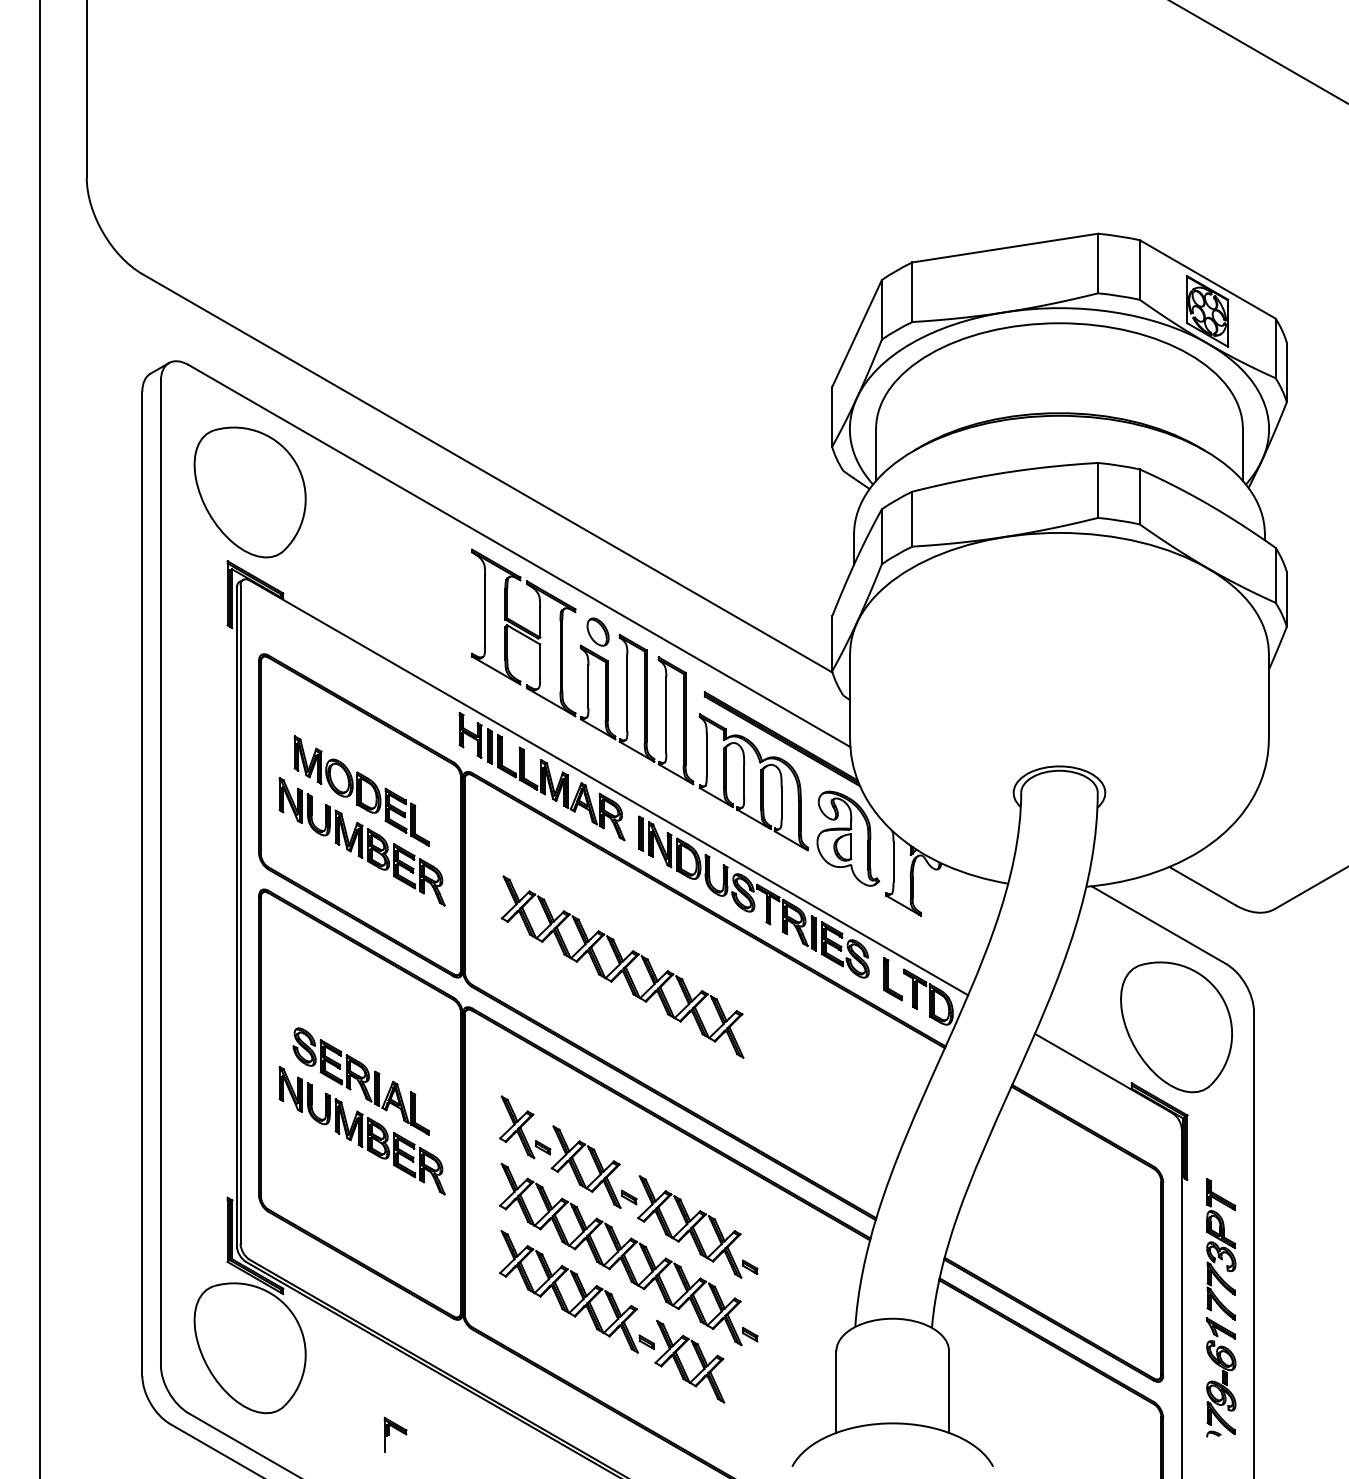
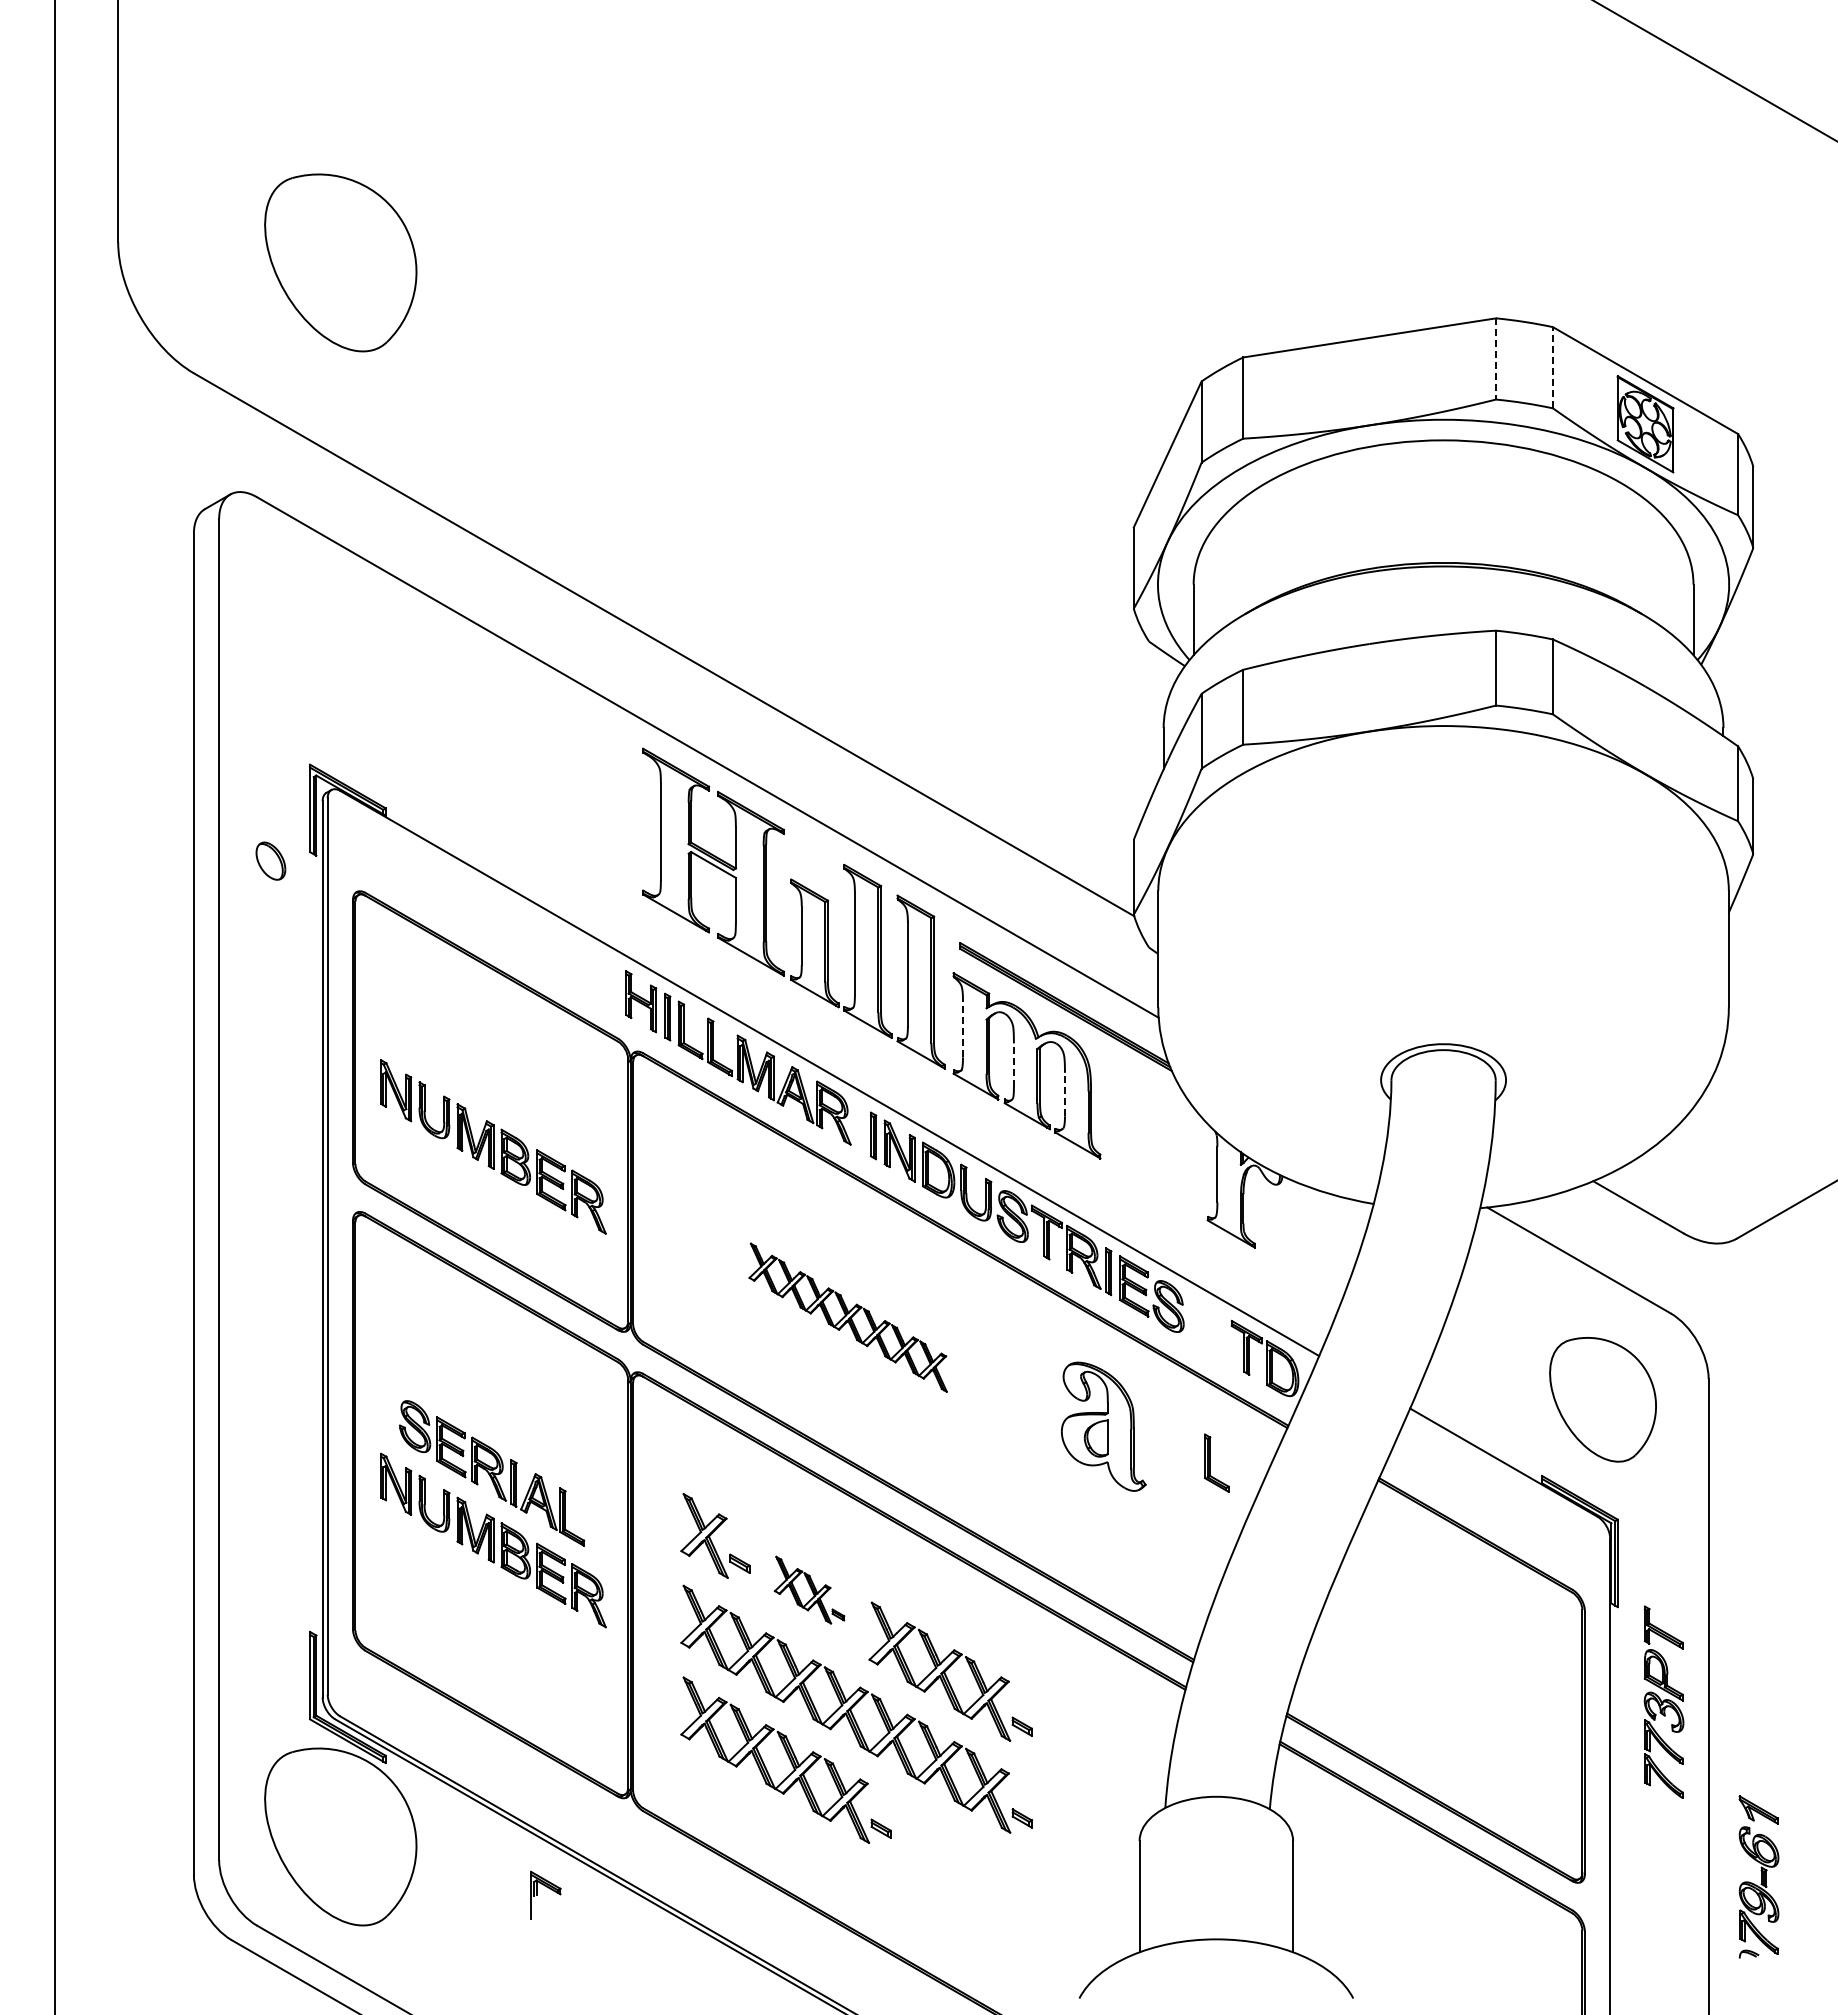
line: (1098, 263) -> (1496, 358), solid -> dashed
line: (1139, 269) -> (1552, 367), solid -> dashed
part: (249, 492) -> (340, 262), moved
part: (597, 631) -> (270, 860), moved
line: (706, 754) -> (962, 1028), solid -> dashed
line: (743, 782) -> (1013, 1065), solid -> dashed
part: (361, 790) -> (492, 1077), removed
line: (781, 803) -> (1064, 1094), solid -> dashed
part: (848, 838) -> (1103, 1426), moved
part: (622, 967) -> (847, 1317), size x0.6
part: (892, 978) -> (1216, 1462), moved
part: (1176, 1027) -> (1602, 1399), size x0.7
part: (594, 1166) -> (809, 1589), size x0.6
part: (682, 1364) -> (929, 1858), removed
part: (1220, 1377) -> (1758, 1876), moved
part: (398, 1430) -> (549, 1889), moved

